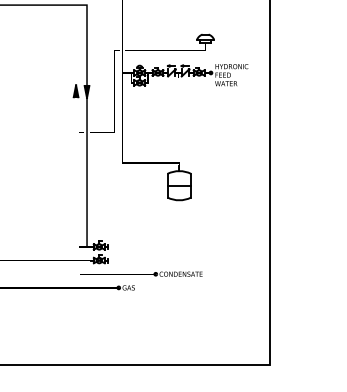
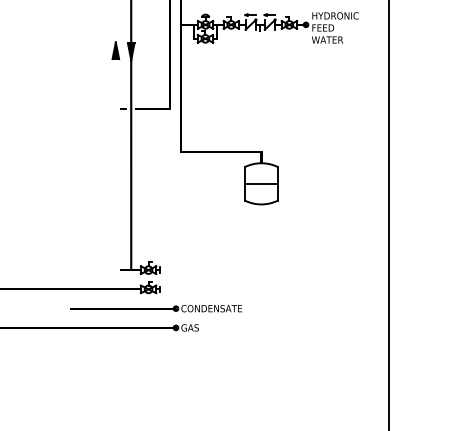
text: (141, 273) -> (155, 307), moved

